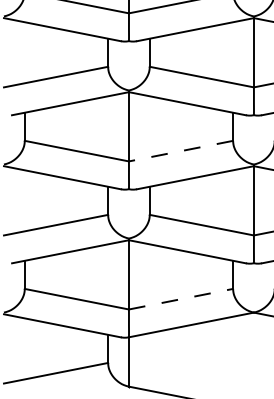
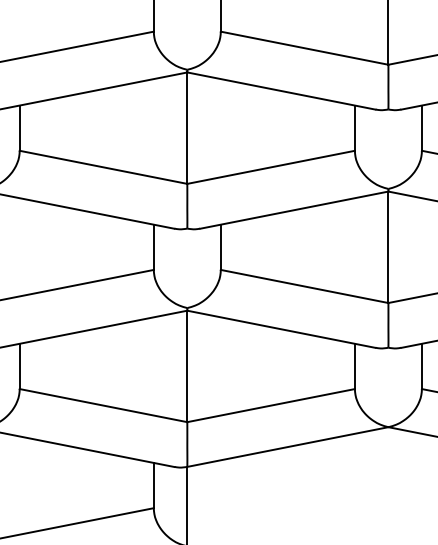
line: (180, 151) -> (270, 167), dashed -> solid
line: (181, 299) -> (271, 406), dashed -> solid

